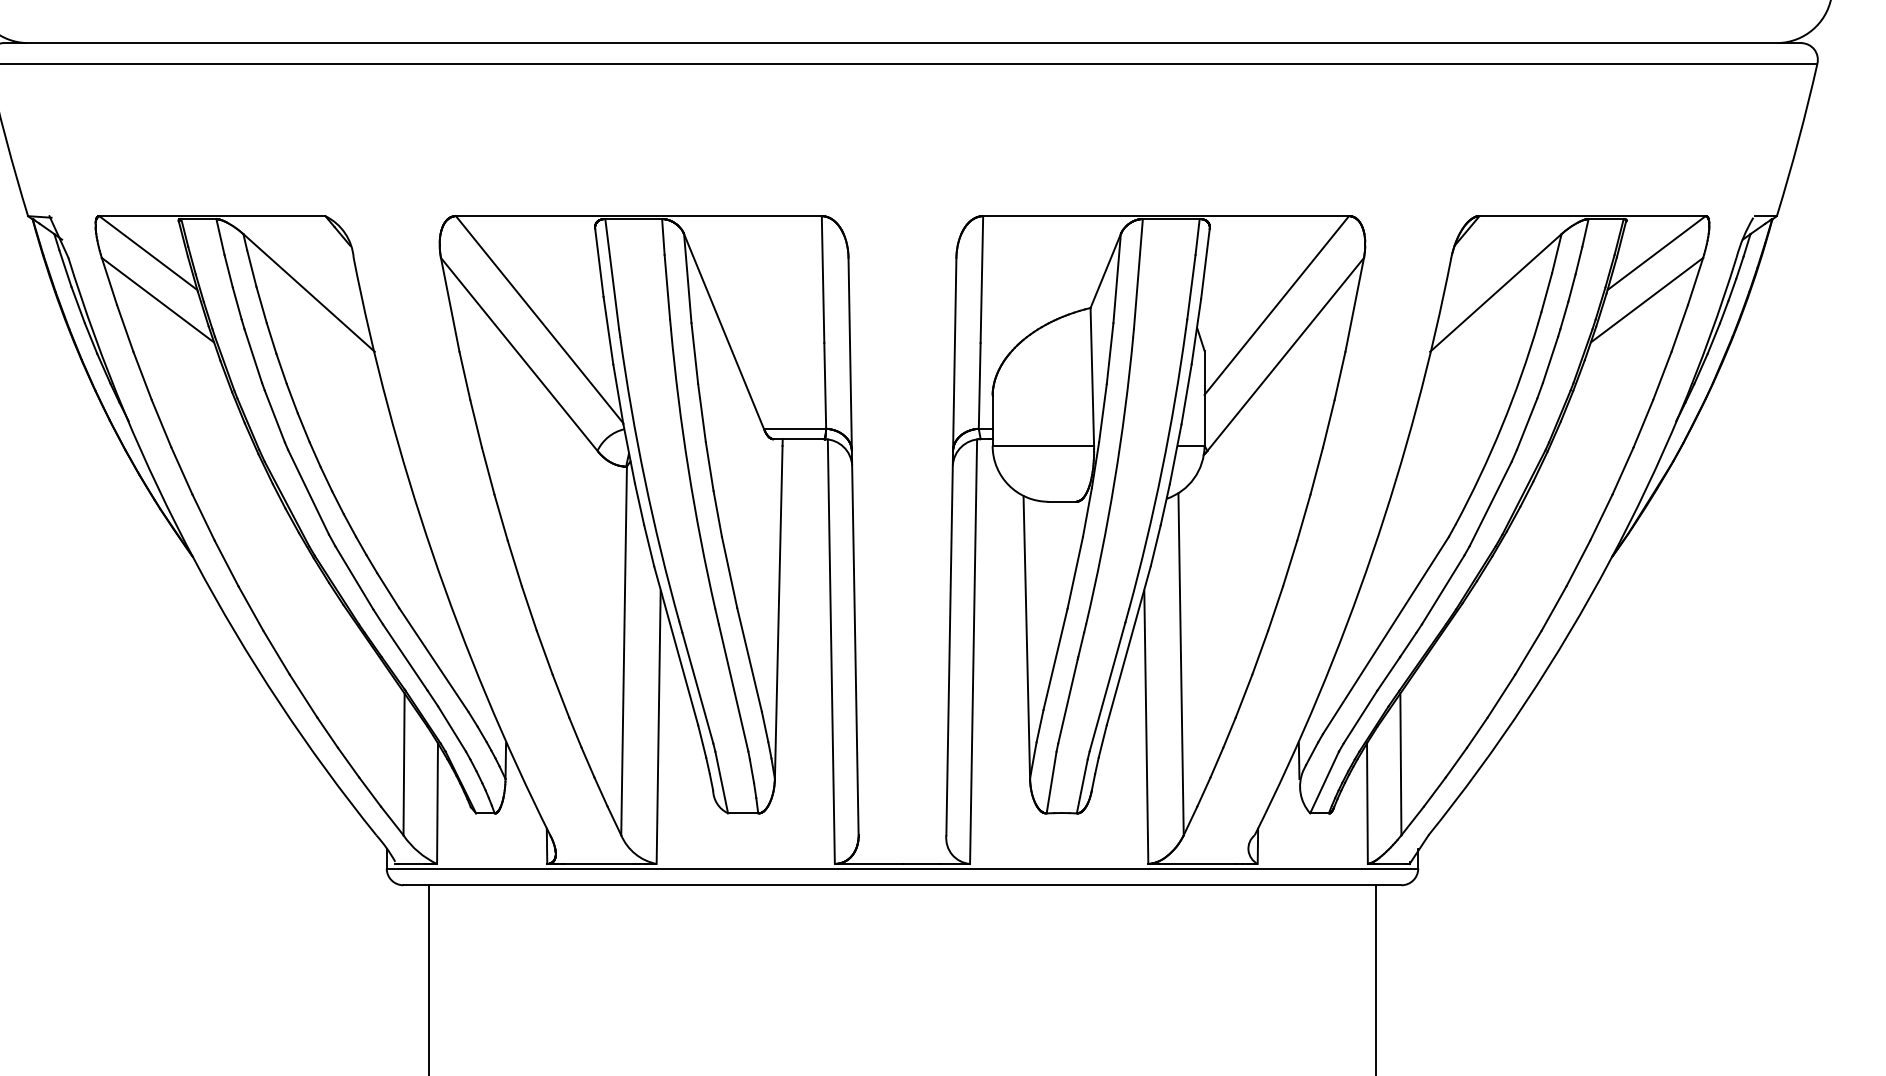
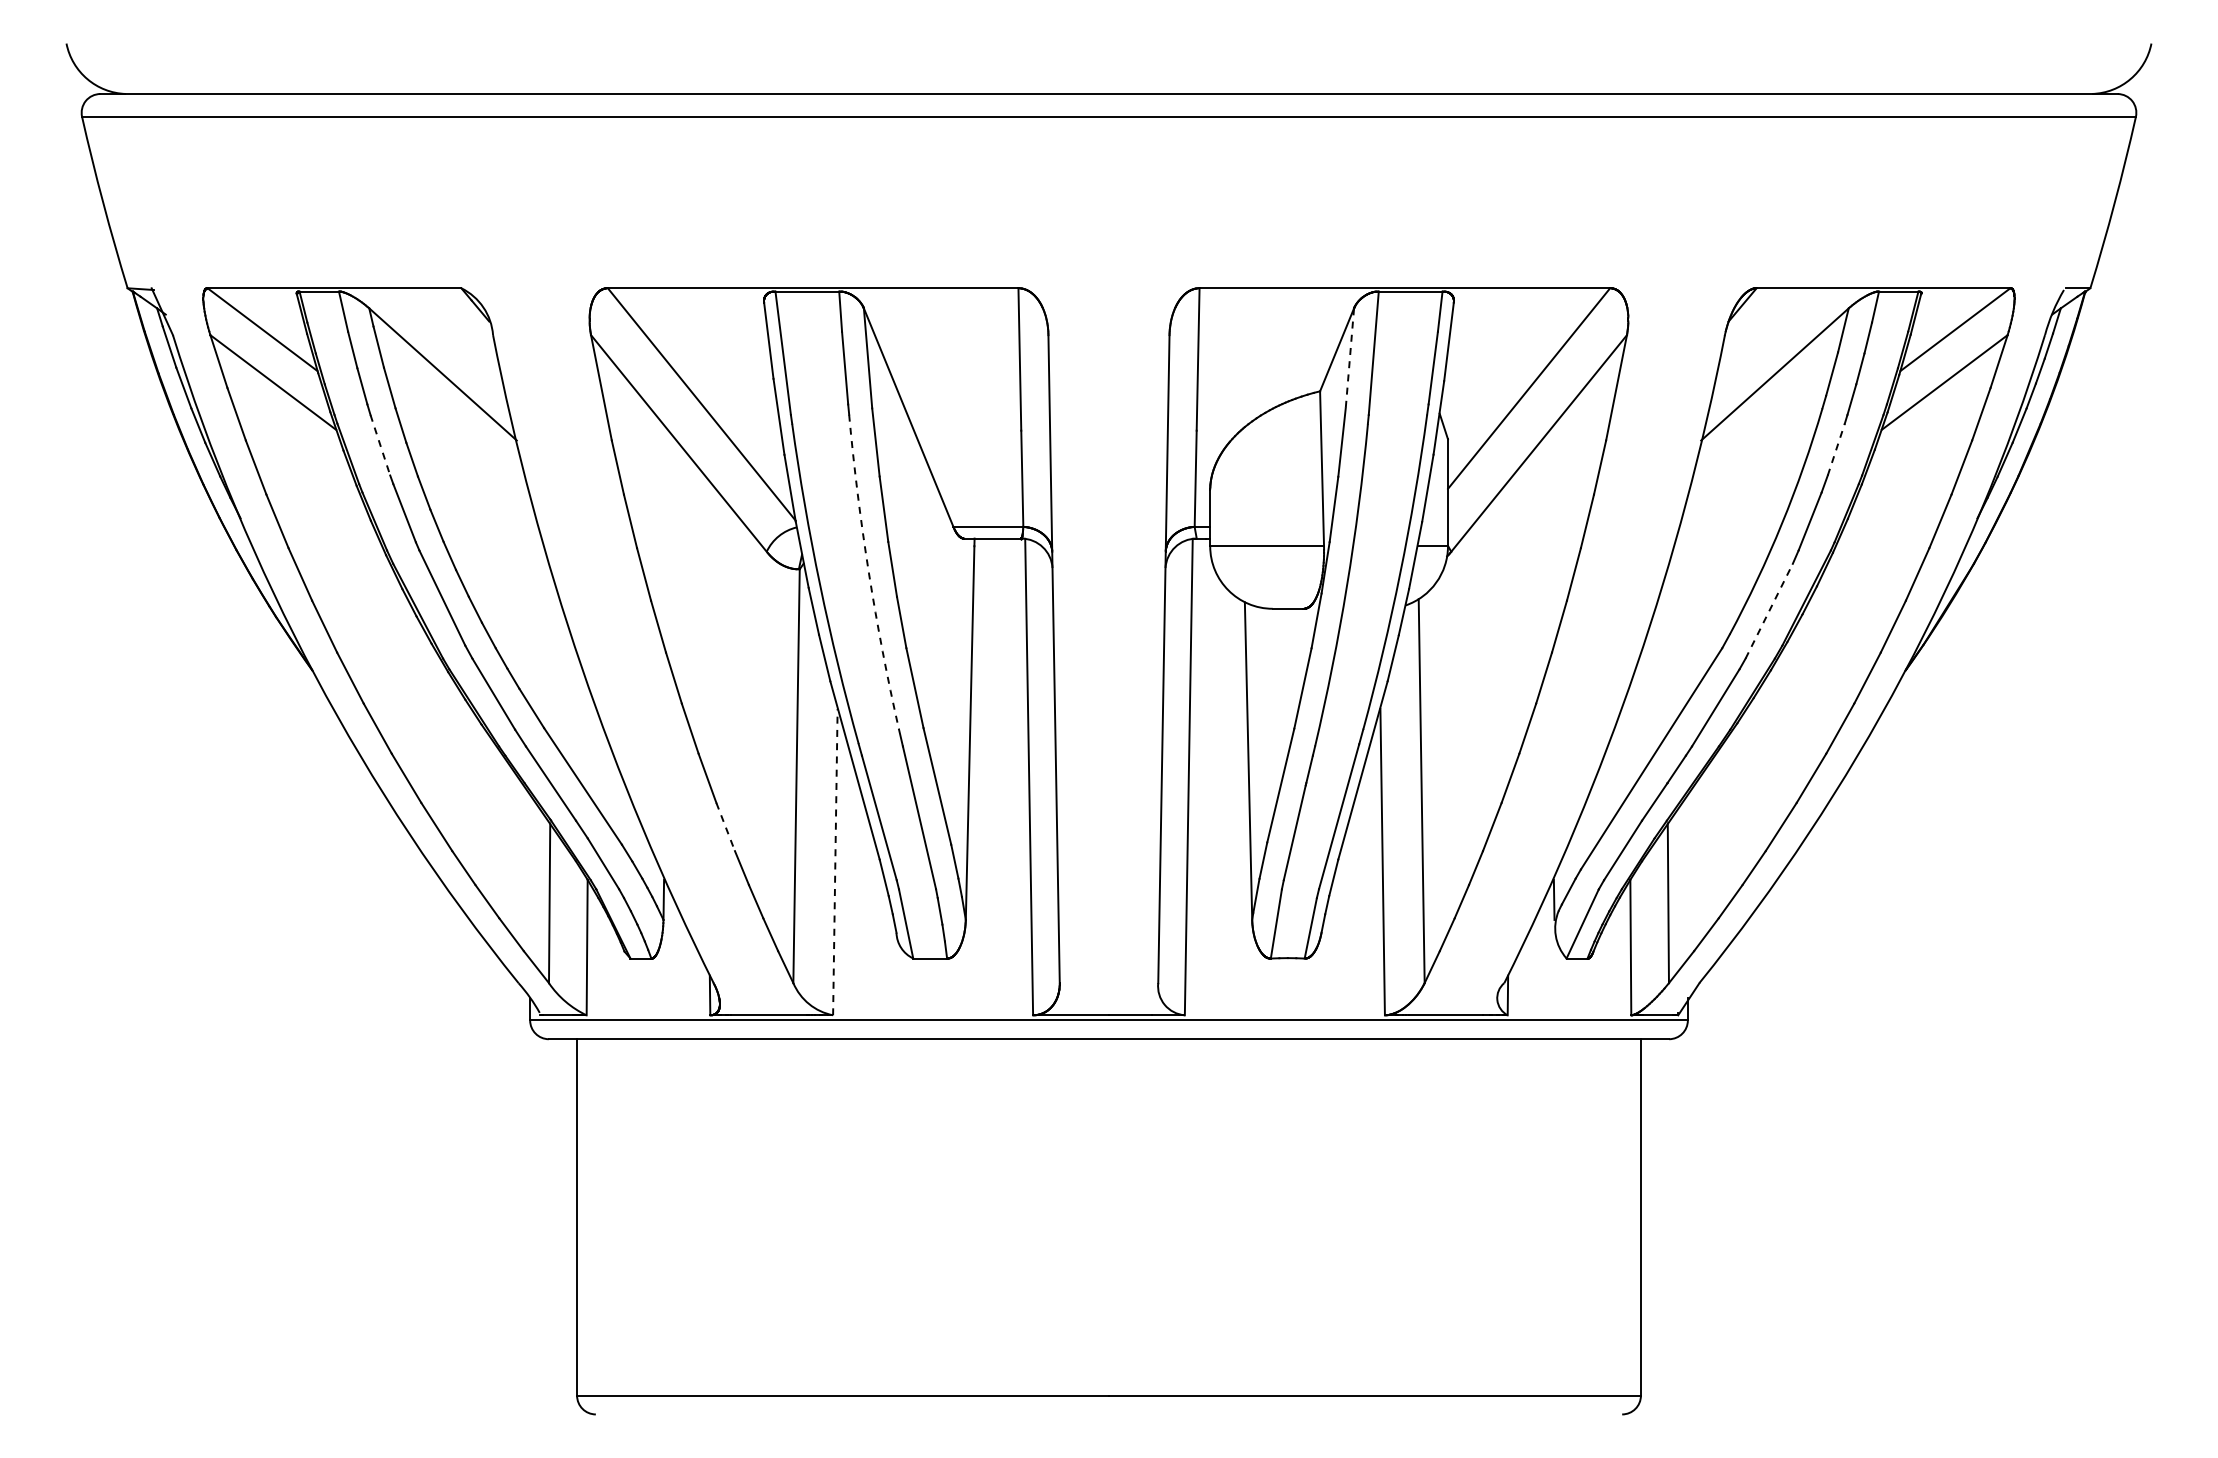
line: (1116, 278) -> (1349, 358), solid -> dashed
line: (253, 356) -> (380, 445), solid -> dashed
line: (1550, 359) -> (1836, 449), solid -> dashed
arc: (688, 470) -> (868, 573), solid -> dashed
line: (1490, 504) -> (1769, 611), solid -> dashed
line: (560, 696) -> (725, 827), solid -> dashed
line: (658, 726) -> (835, 861), solid -> dashed

